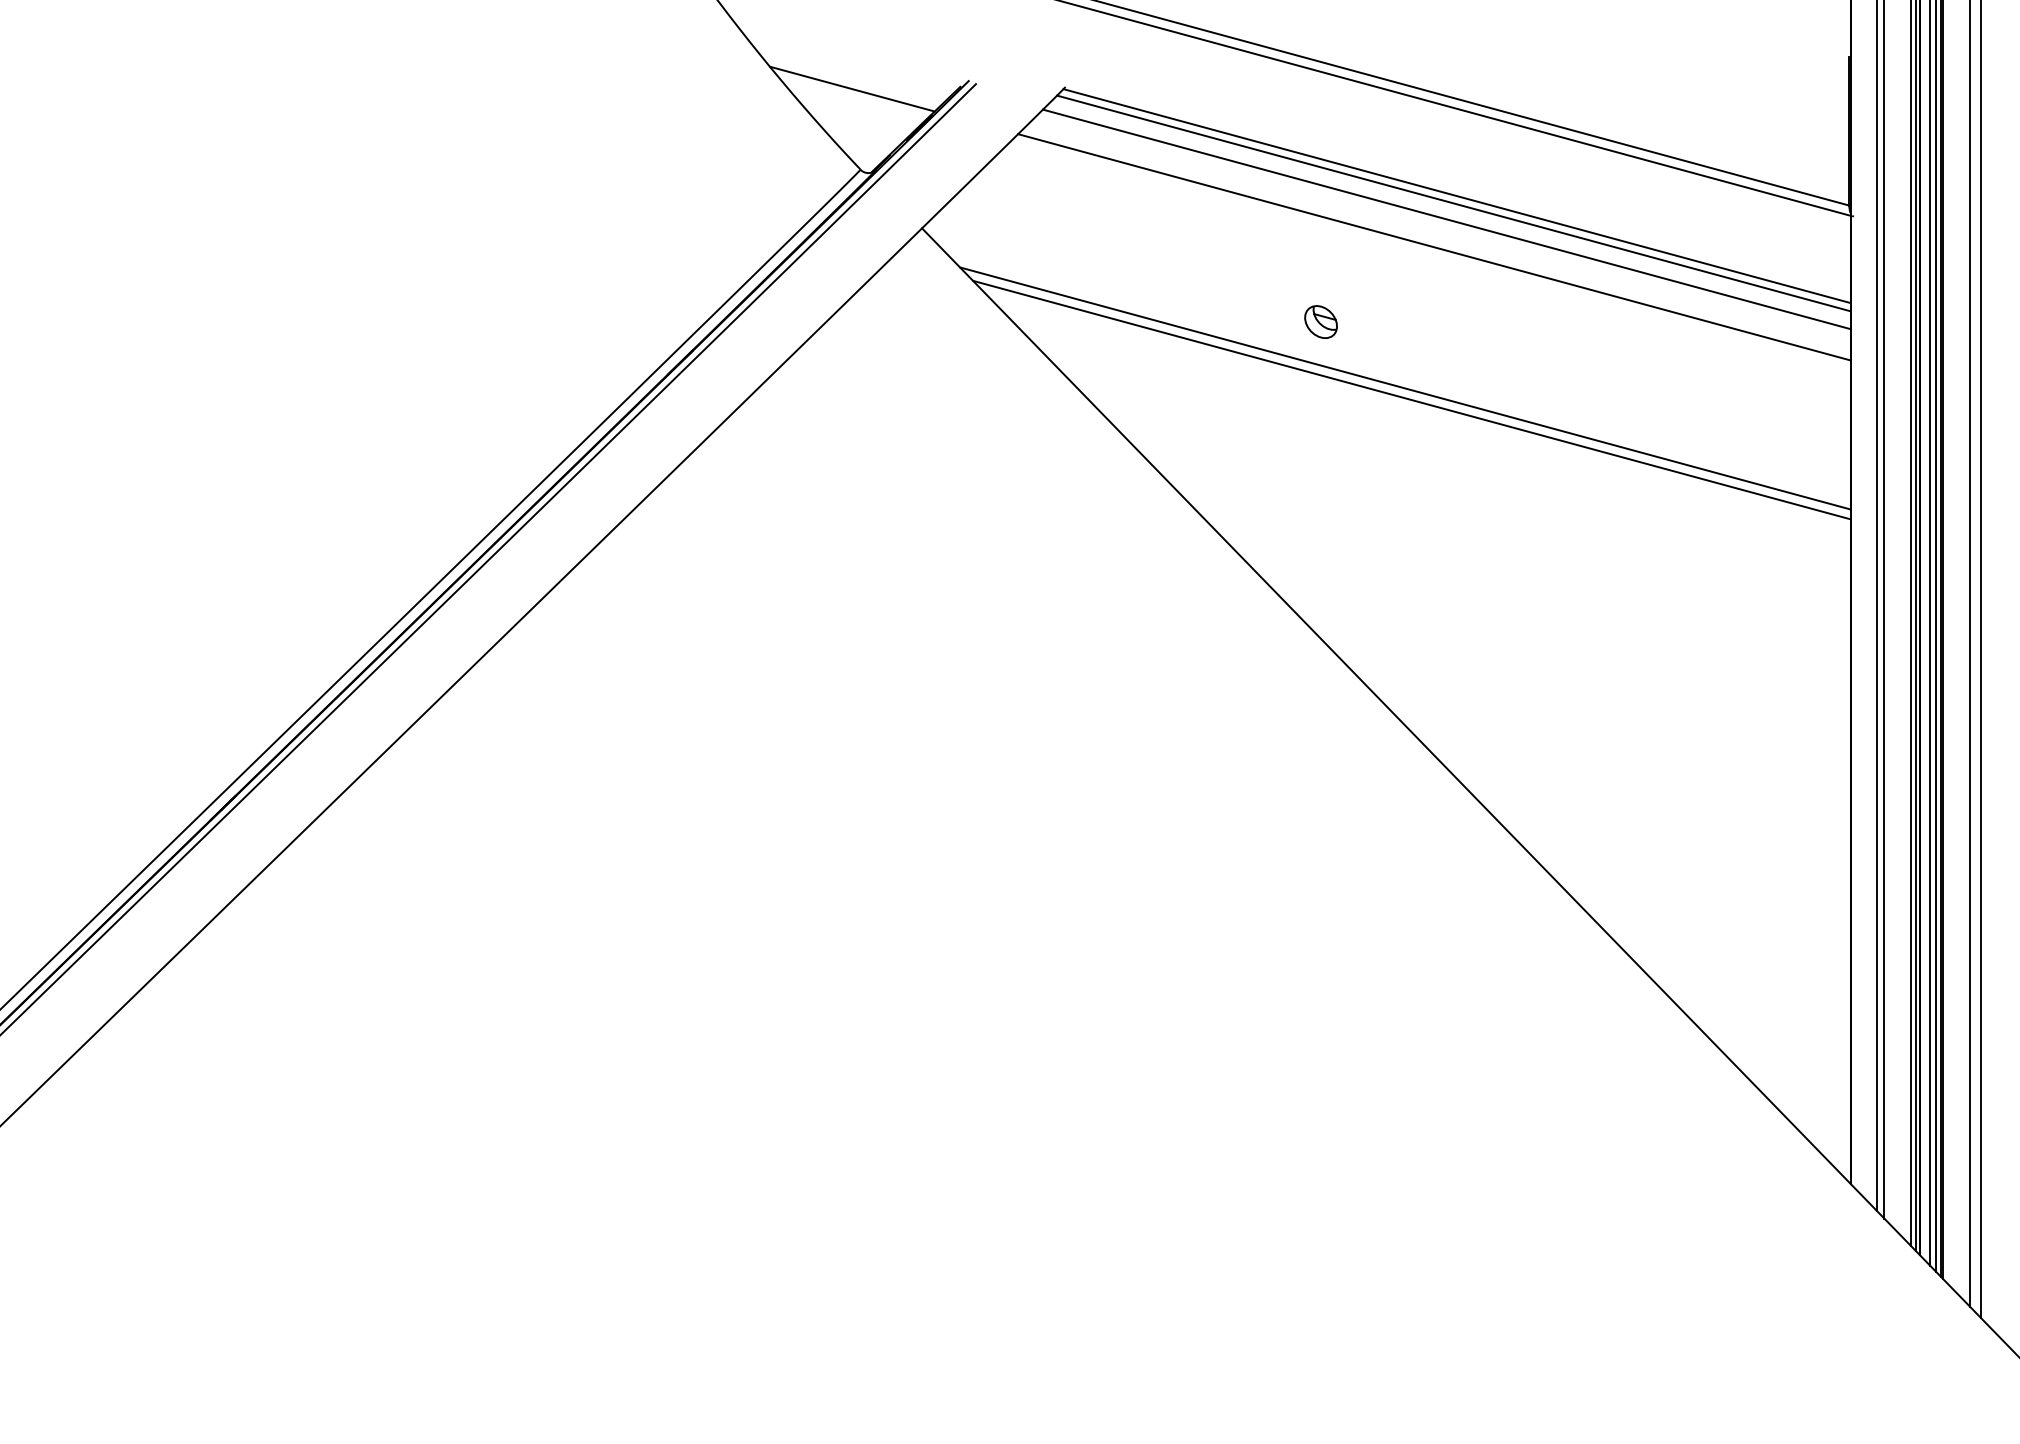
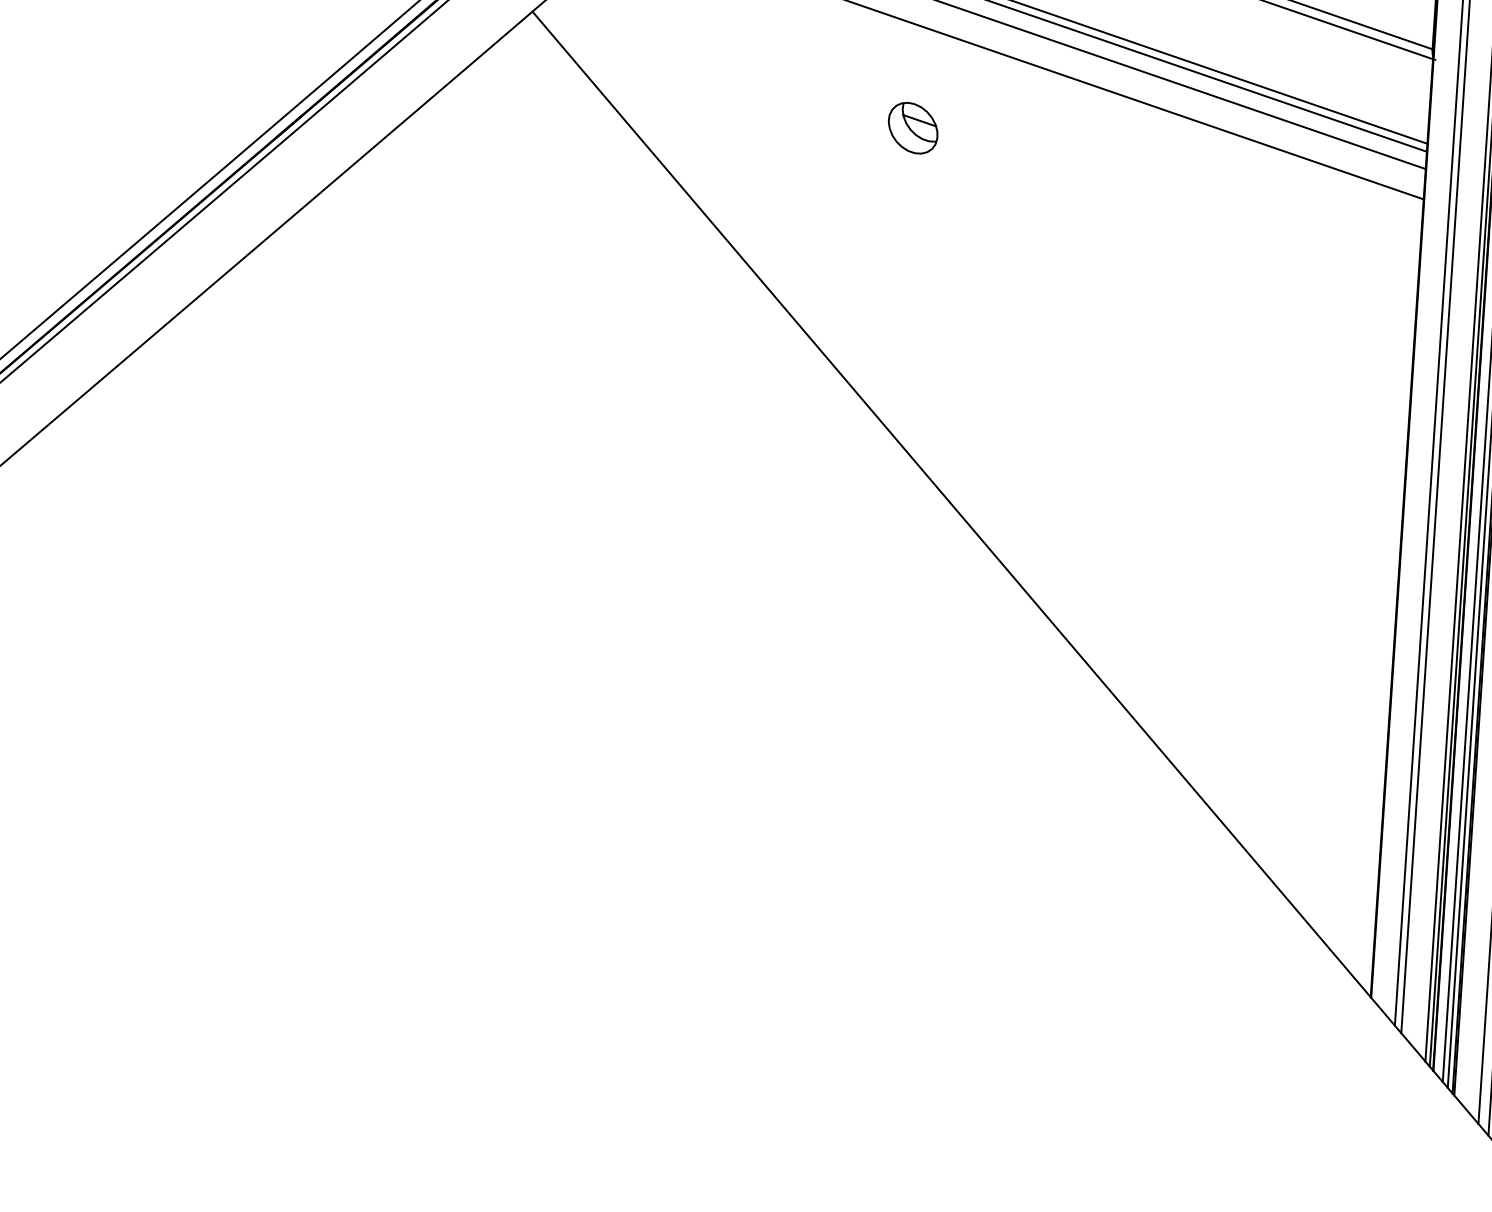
part: (1320, 321) -> (912, 127), size x1.6
line: (1405, 388) -> (990, 197), removed
line: (1411, 399) -> (995, 208), removed

